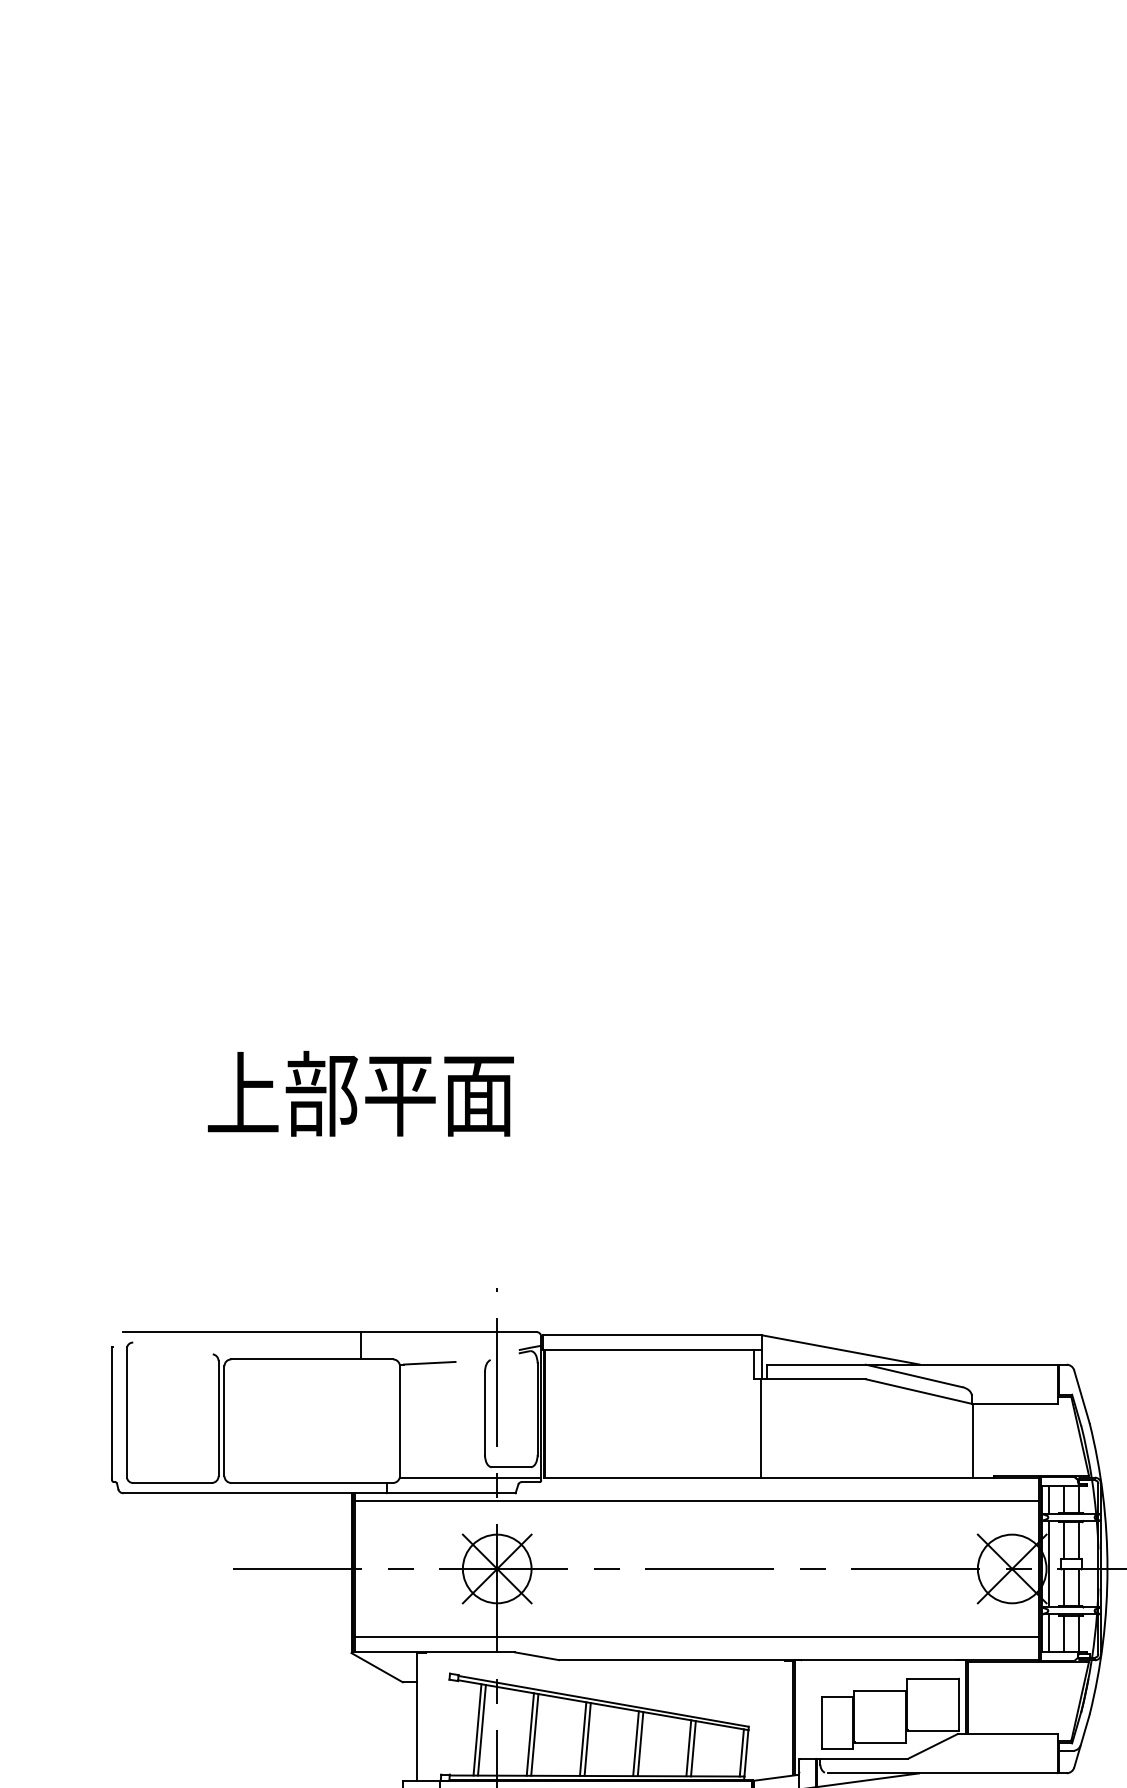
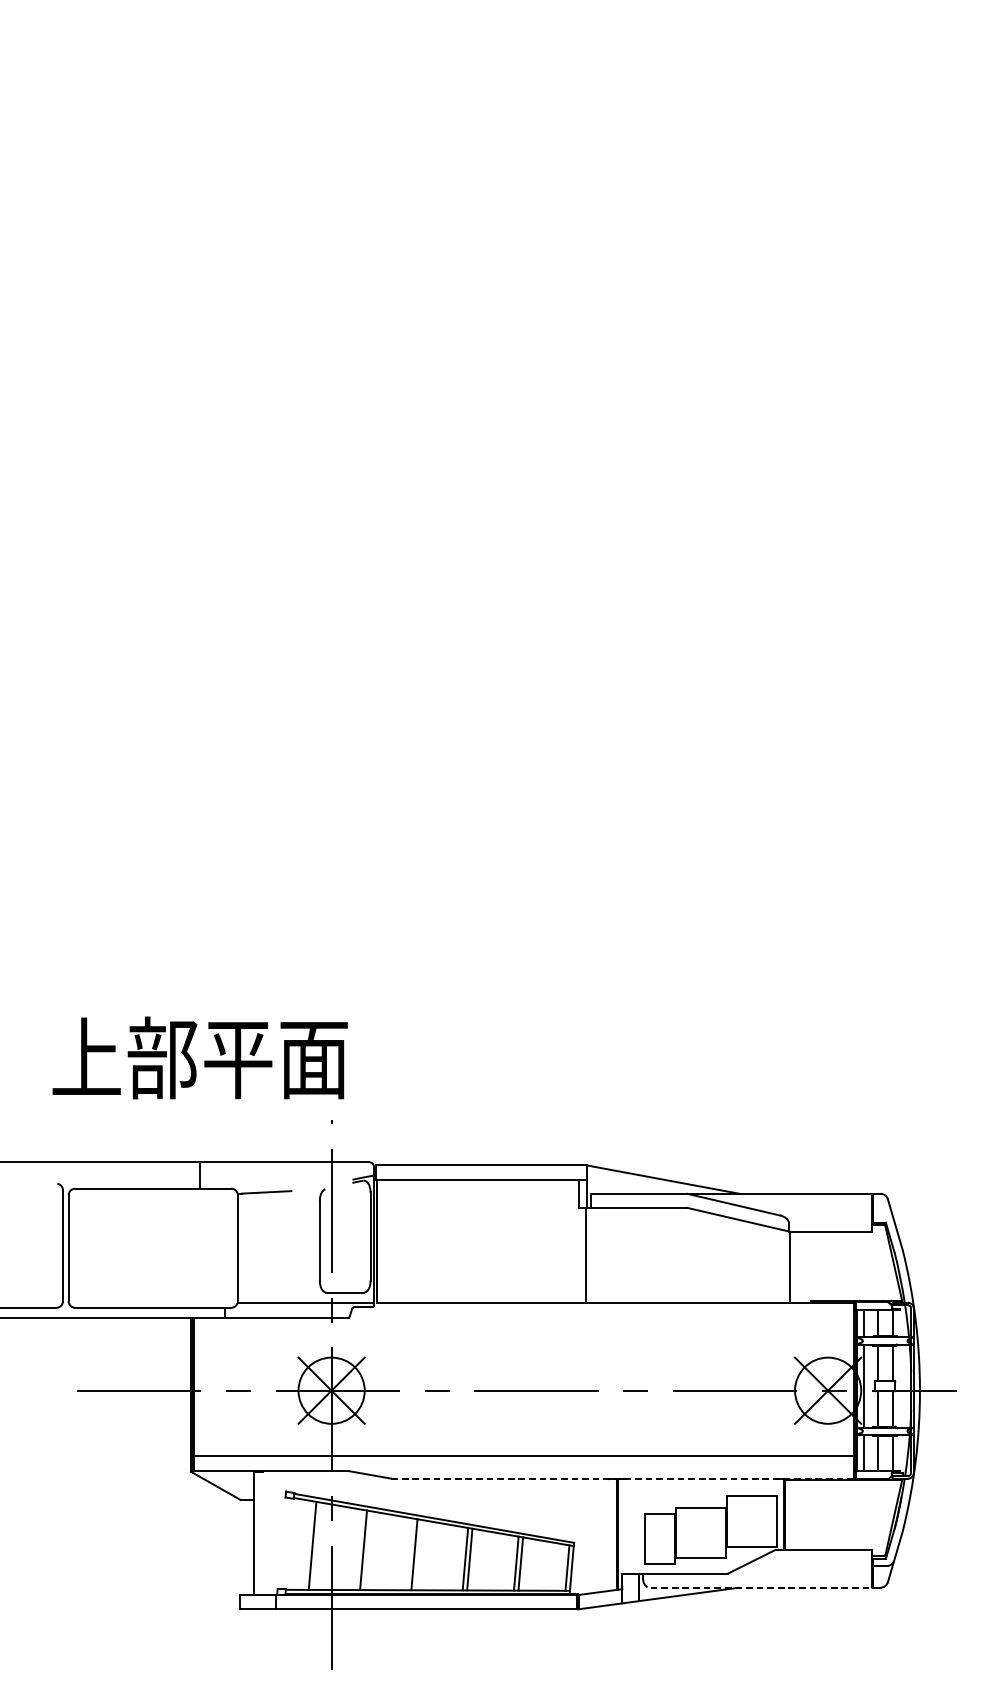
text: (360, 1093) -> (199, 1057), moved
line: (696, 1501) -> (523, 1325), removed
line: (799, 1660) -> (623, 1478), solid -> dashed
line: (481, 1730) -> (316, 1546), removed
line: (534, 1734) -> (367, 1550), removed
line: (587, 1739) -> (418, 1555), removed
line: (942, 1773) -> (760, 1587), solid -> dashed

